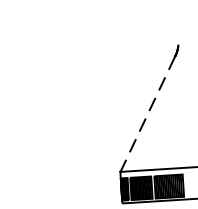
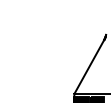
line: (148, 115) -> (89, 67), dashed -> solid

